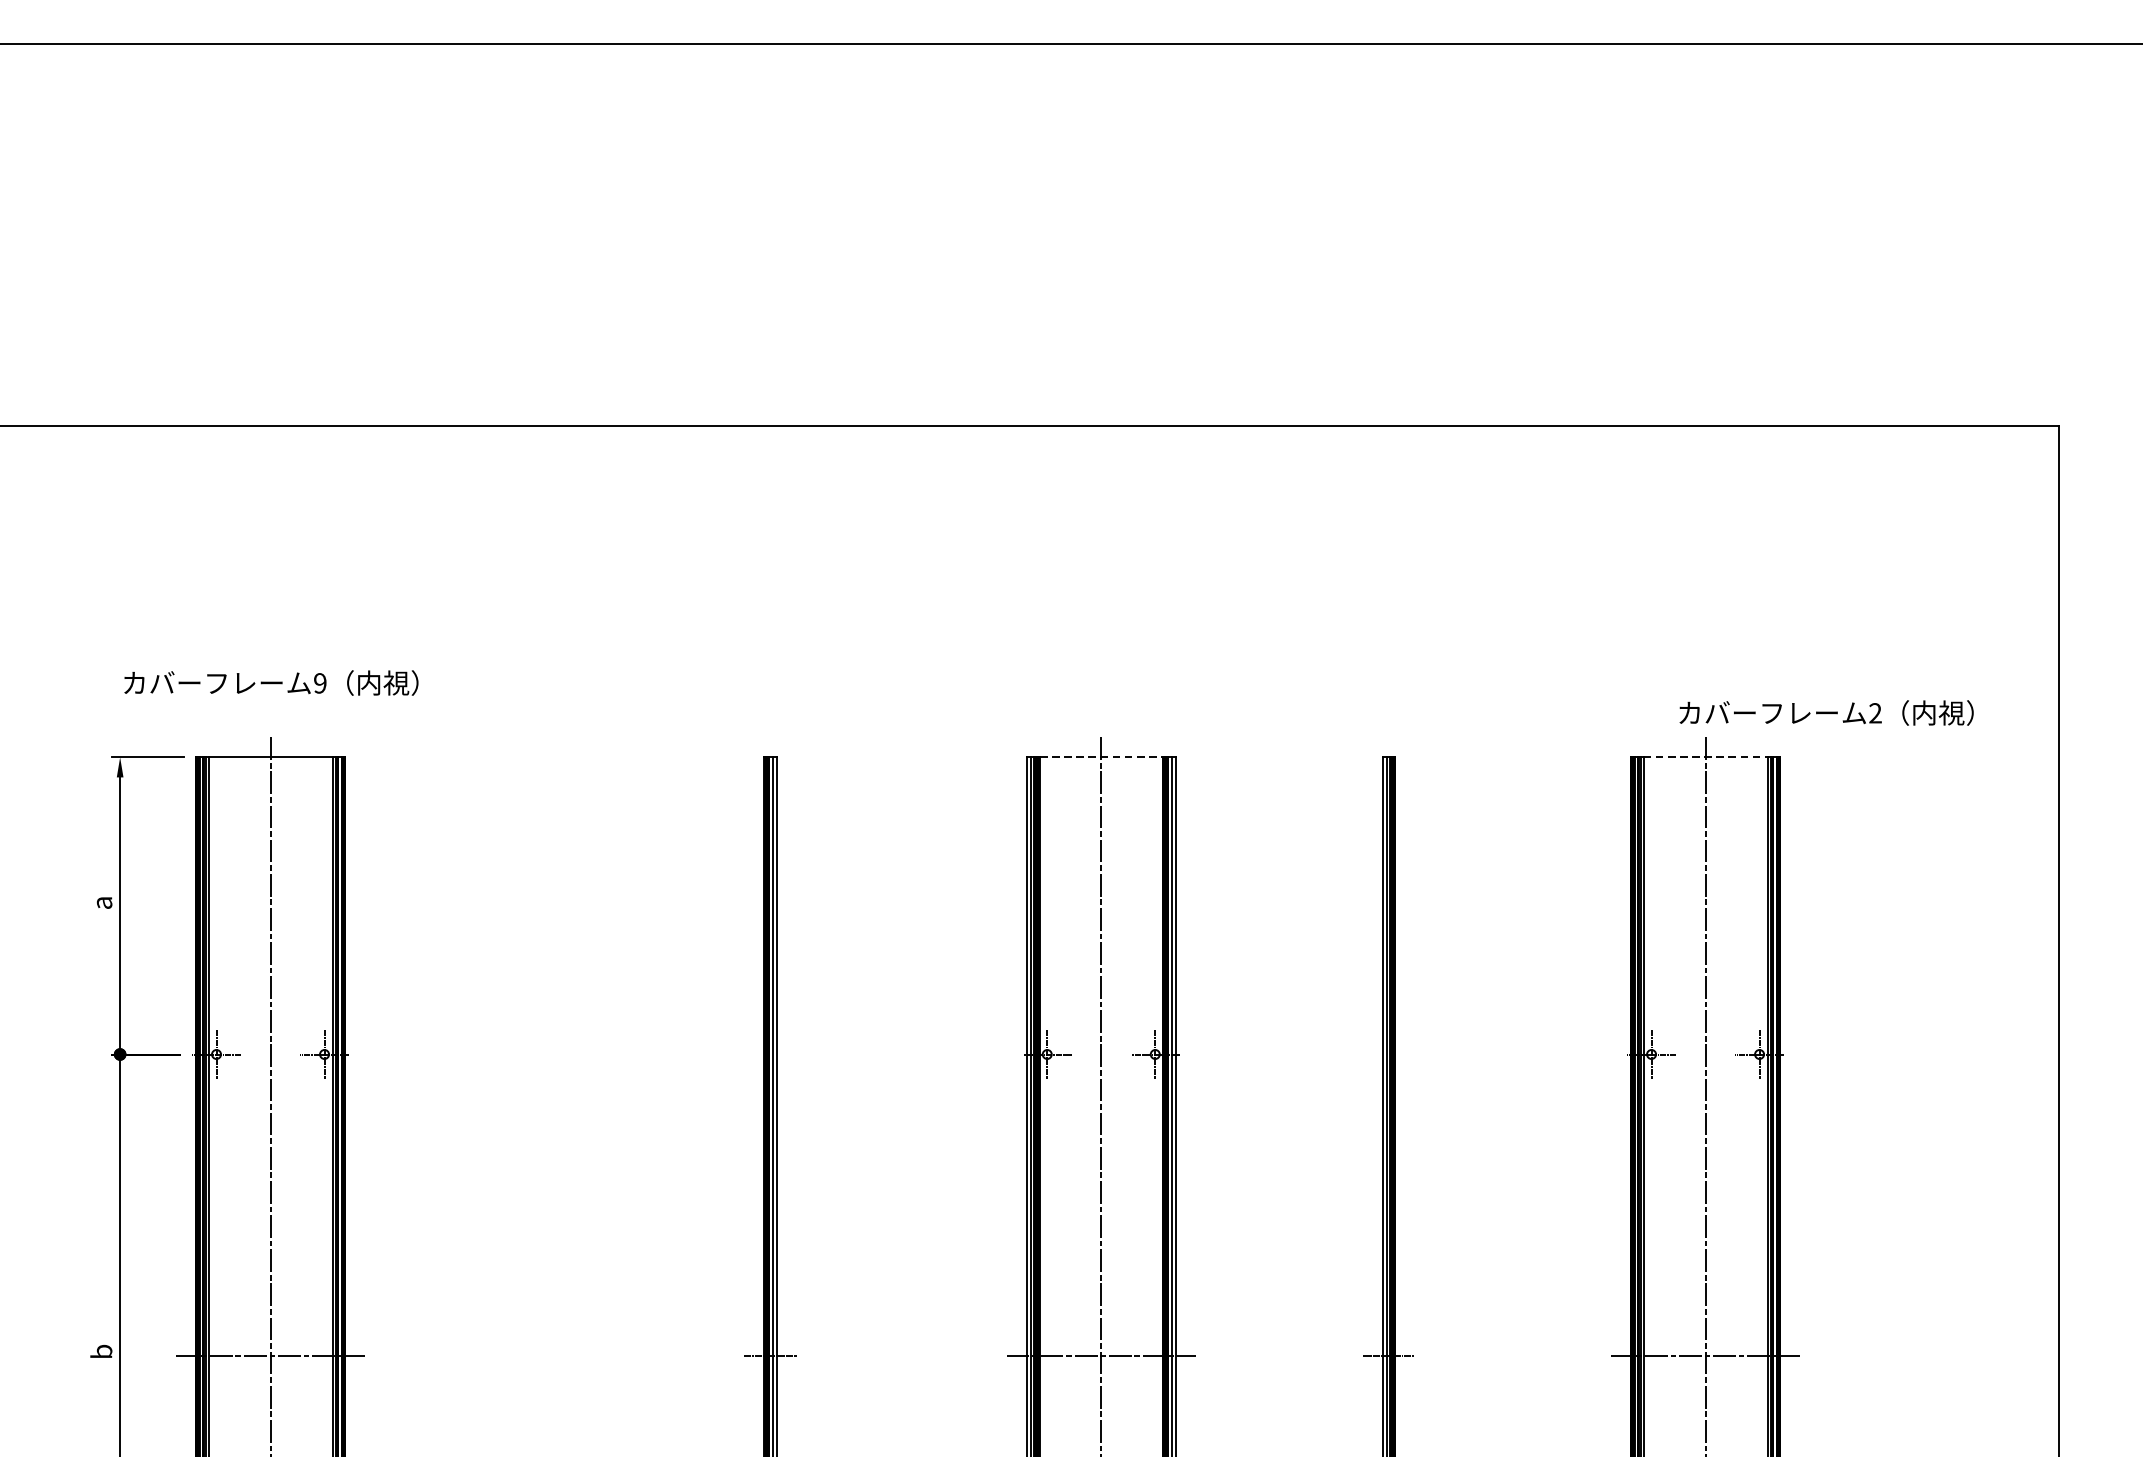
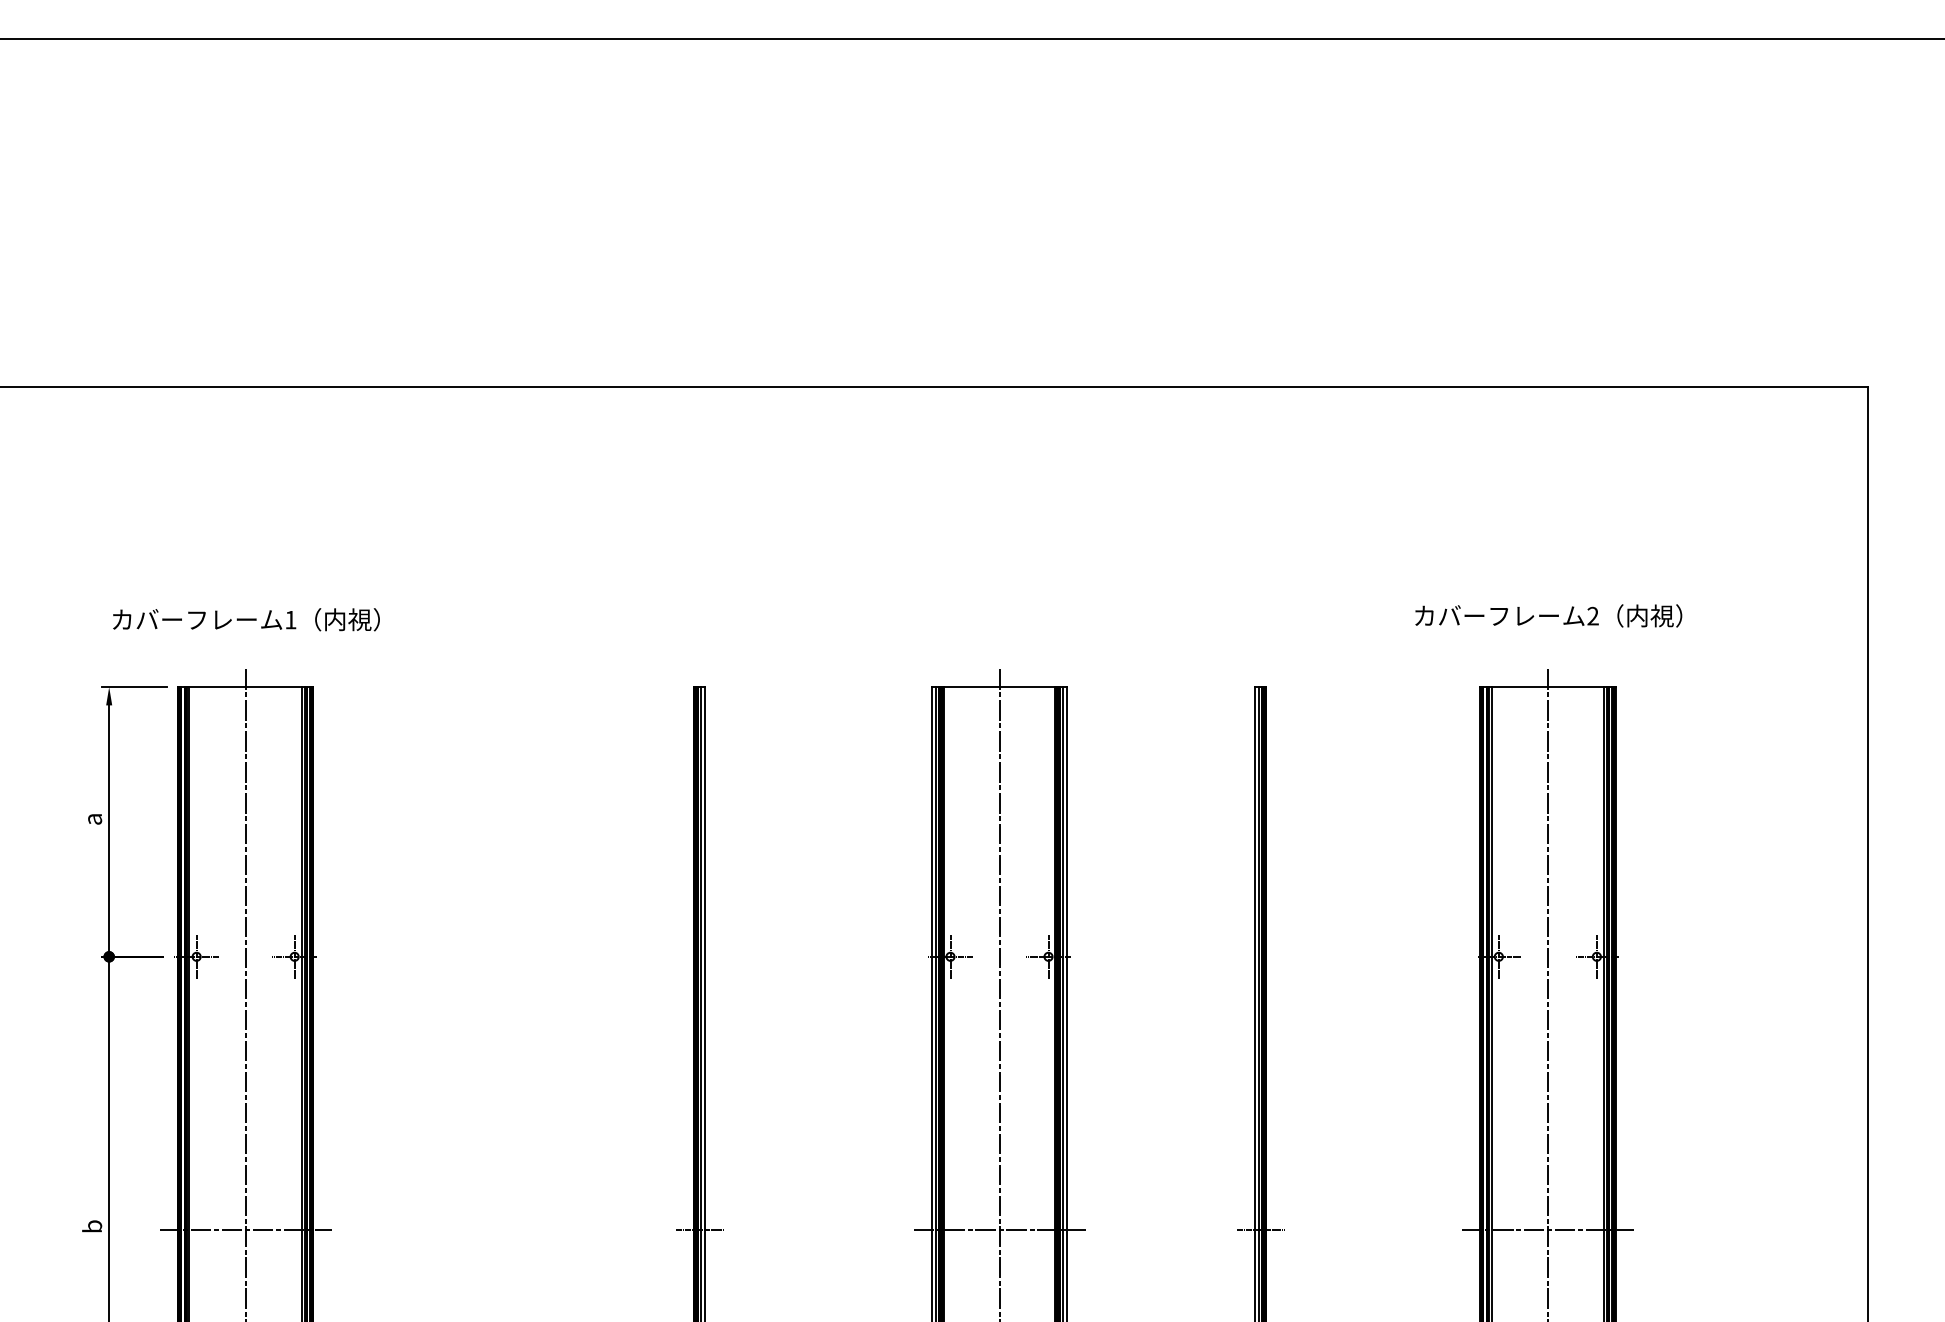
text: (319, 682) -> (290, 619), 9 -> 1
text: (1826, 712) -> (1548, 615), moved
line: (1101, 757) -> (999, 687), dashed -> solid
line: (1706, 757) -> (1548, 687), dashed -> solid

